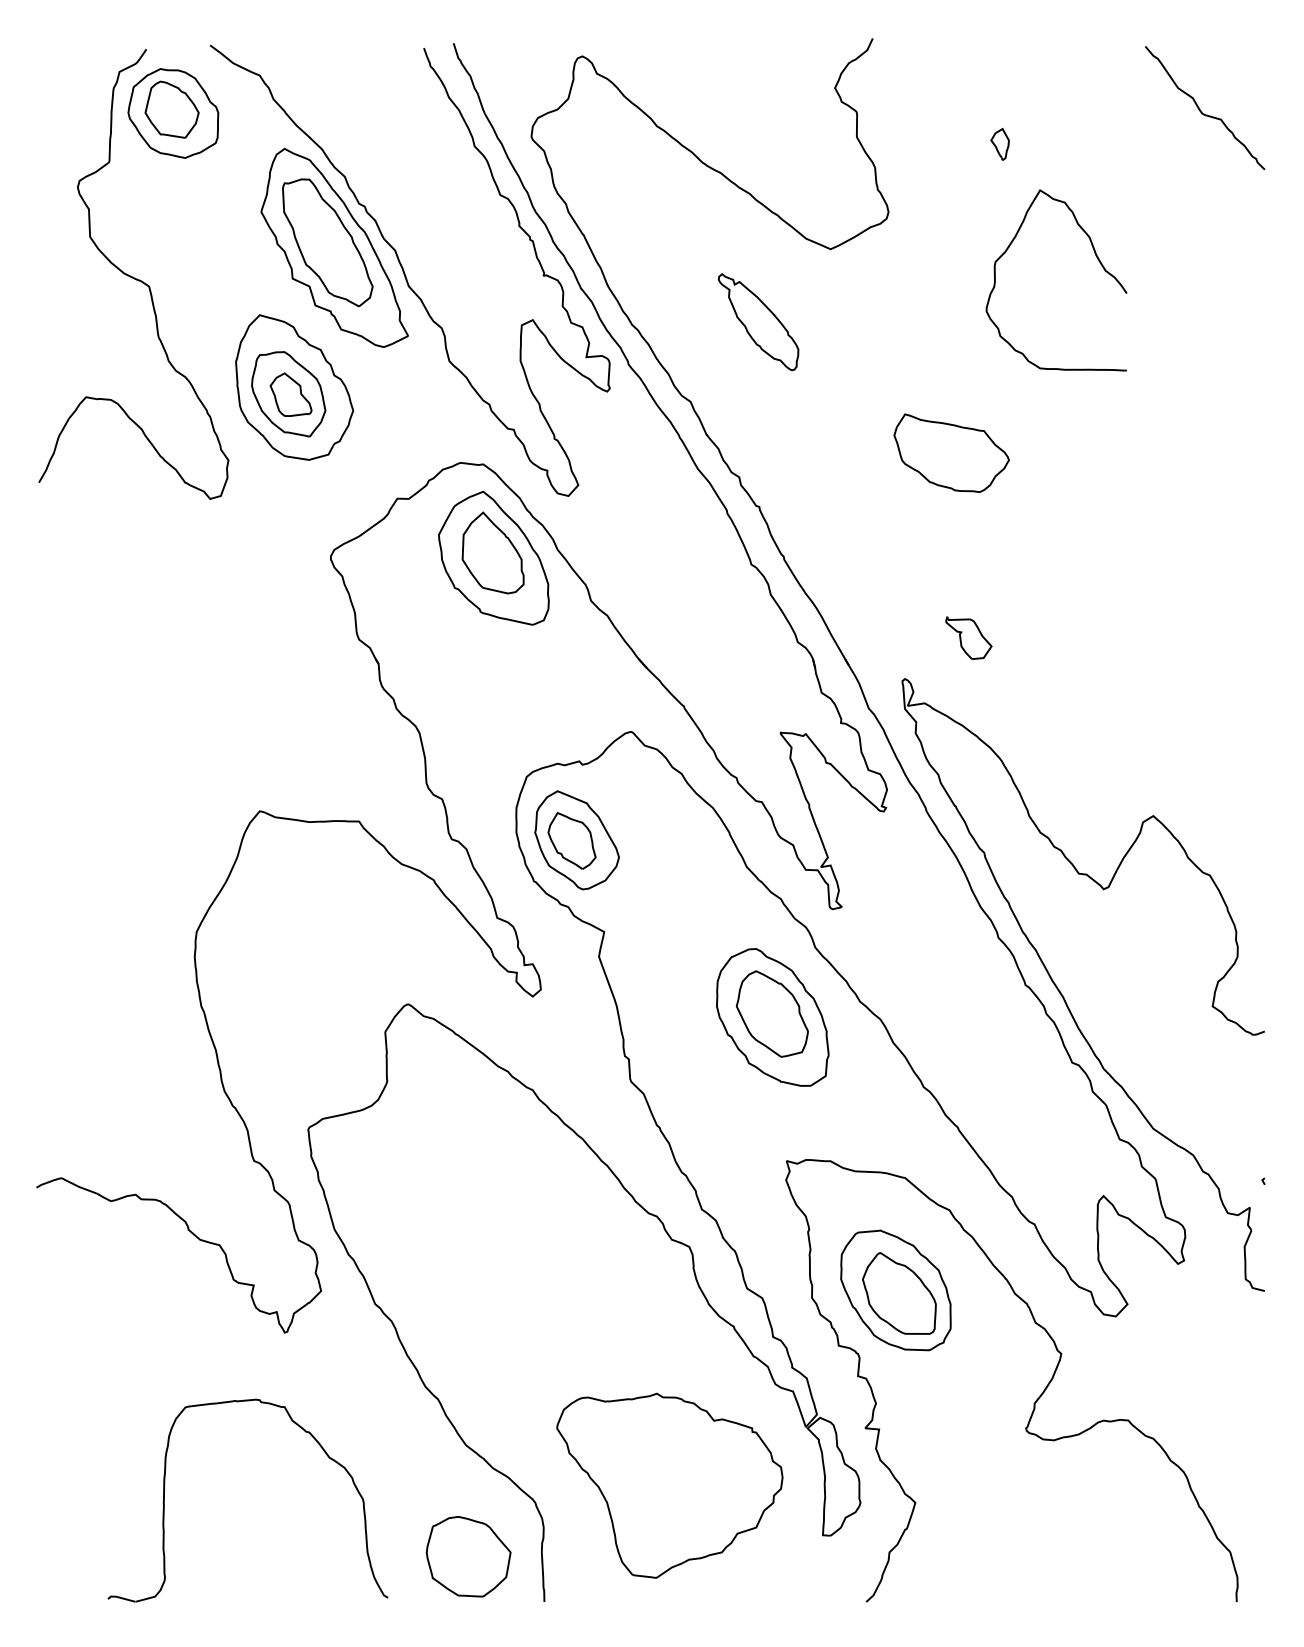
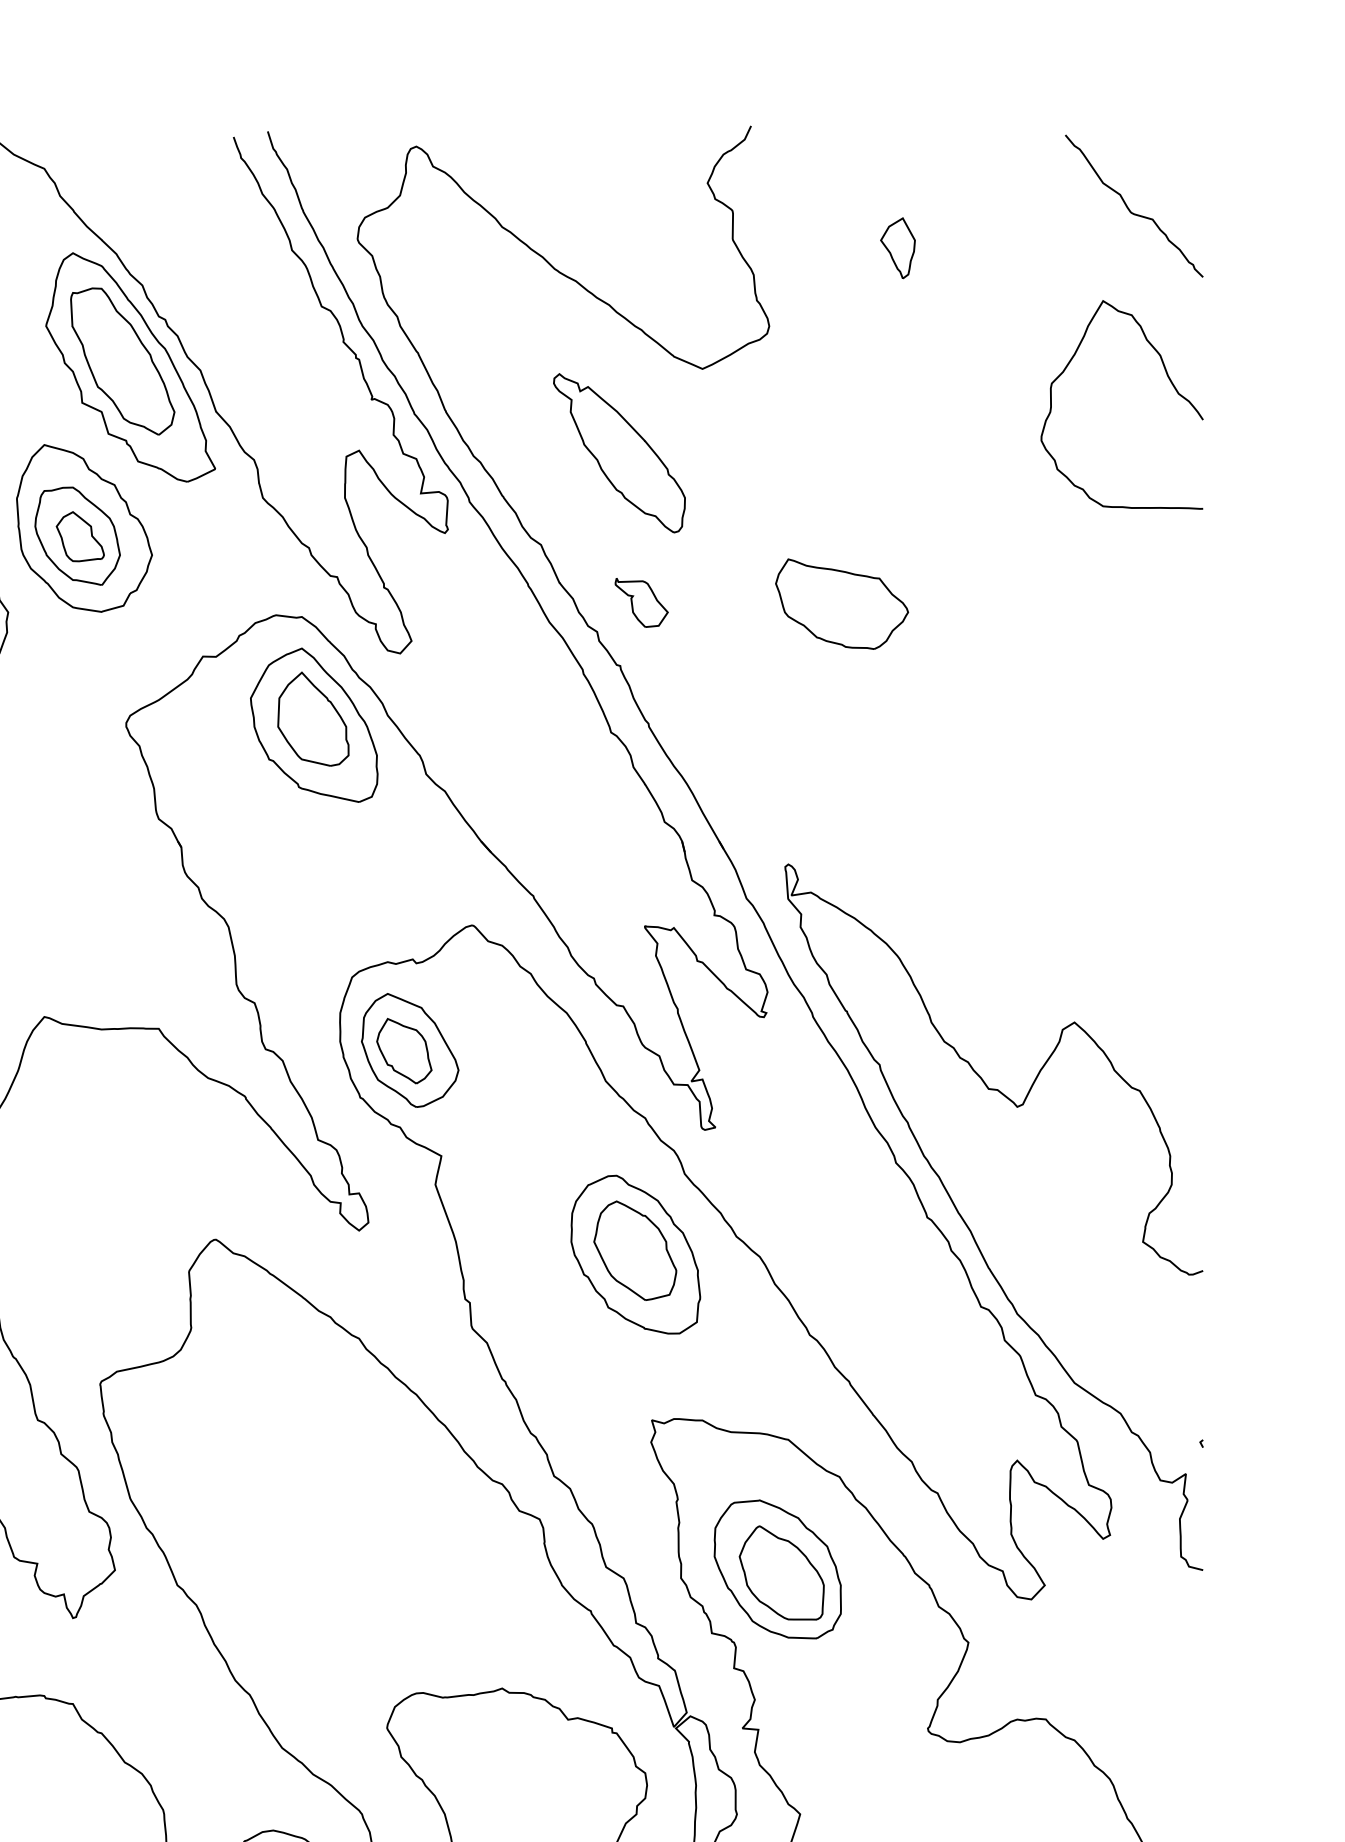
part: (999, 144) -> (897, 248), size x1.67
curve: (1097, 259) -> (1169, 380), moved
part: (758, 321) -> (619, 452), size x1.43
part: (968, 637) -> (641, 602), moved

